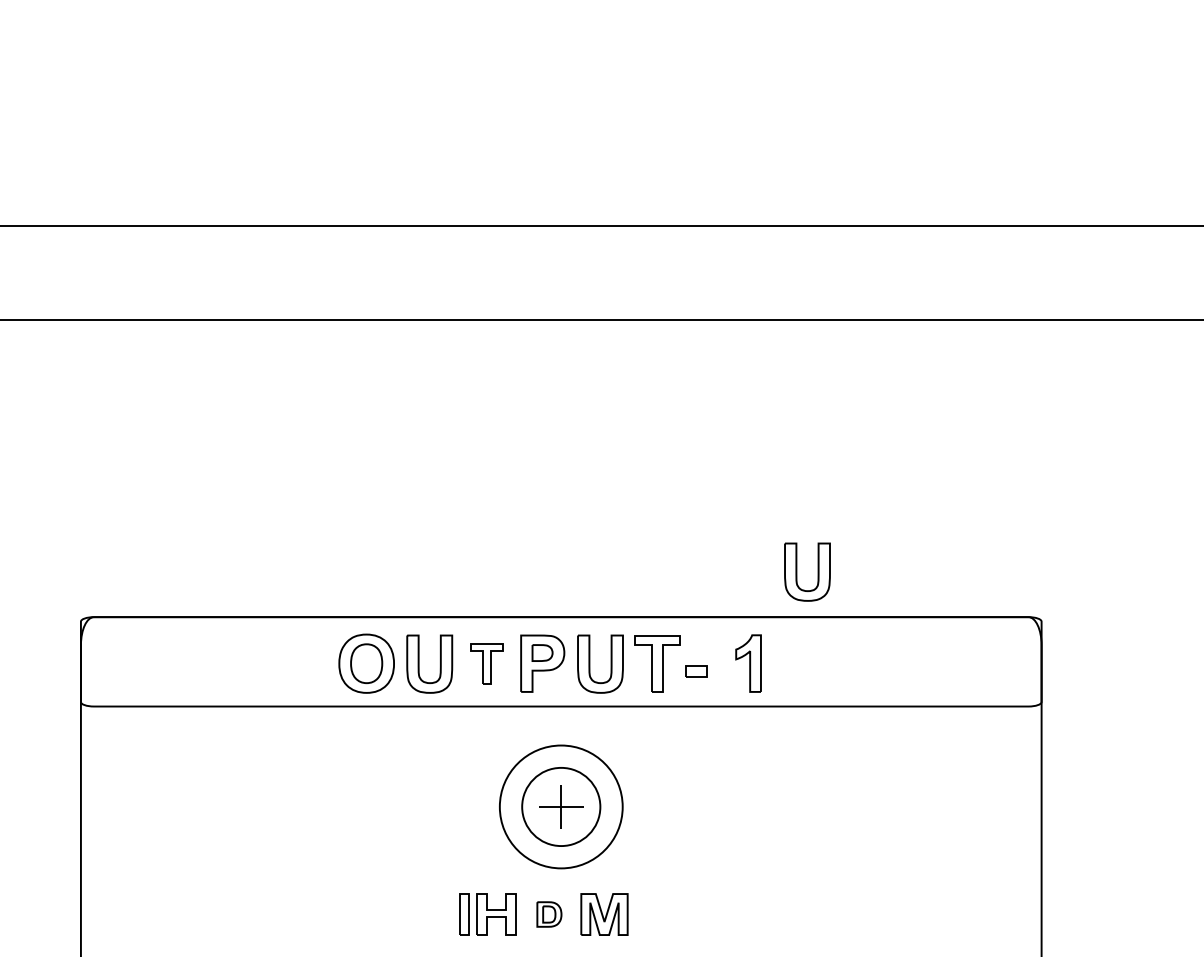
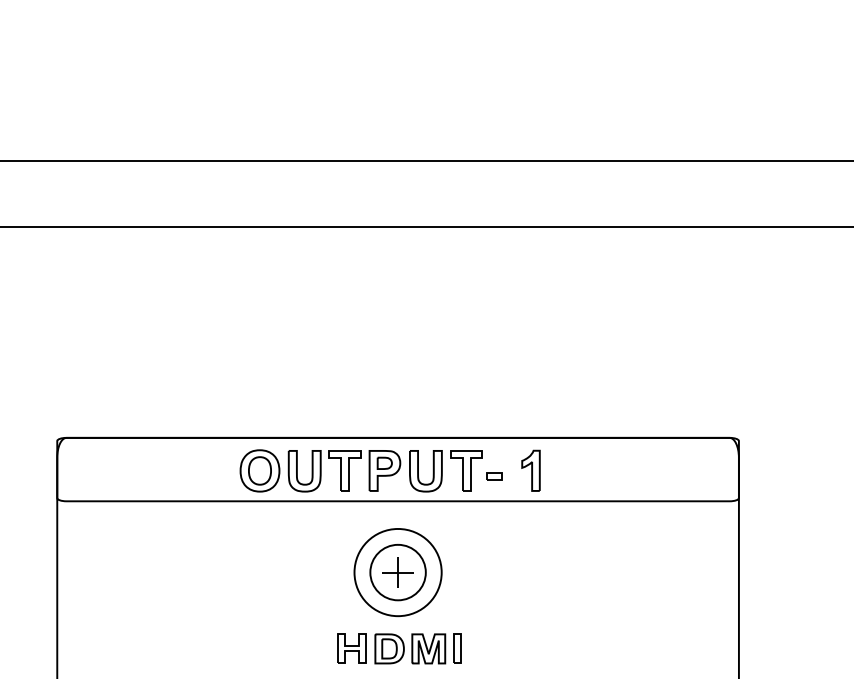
part: (797, 571) -> (565, 405), removed
part: (486, 663) -> (345, 470), size x1.43
part: (464, 914) -> (457, 648), moved
part: (549, 914) -> (389, 648), size x1.67

